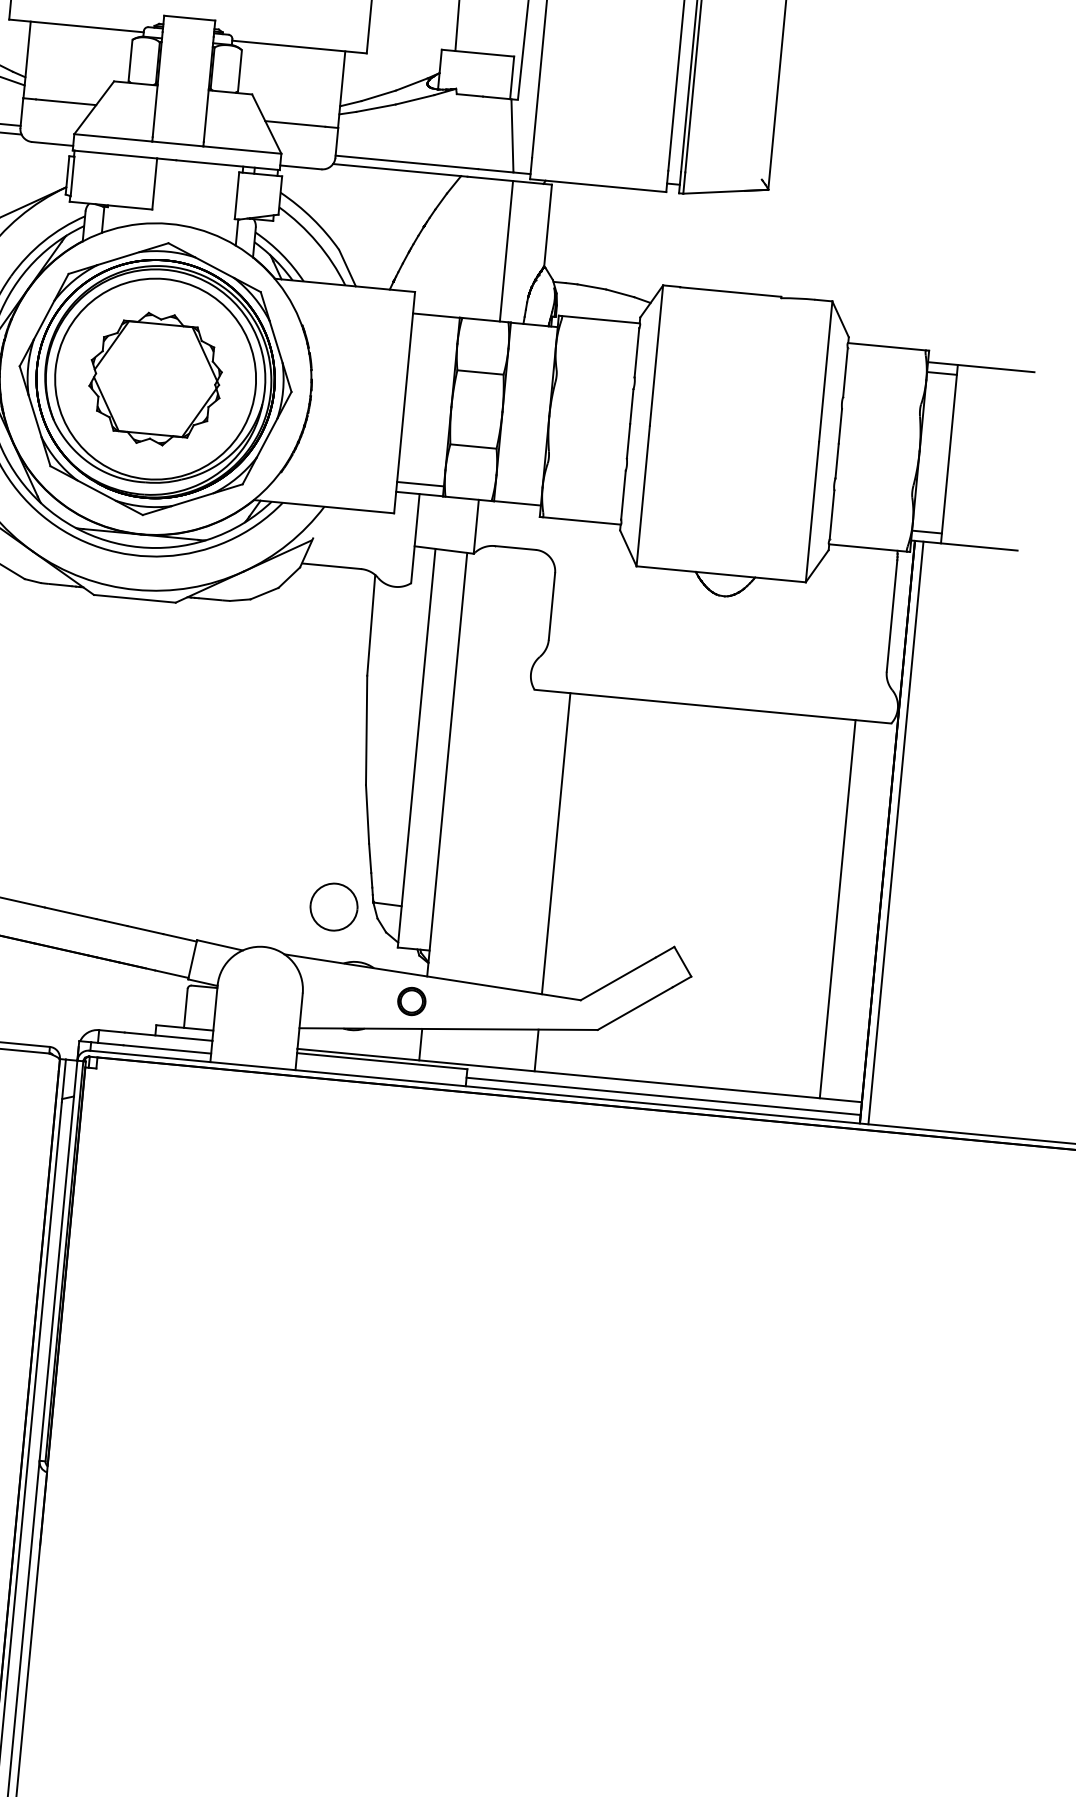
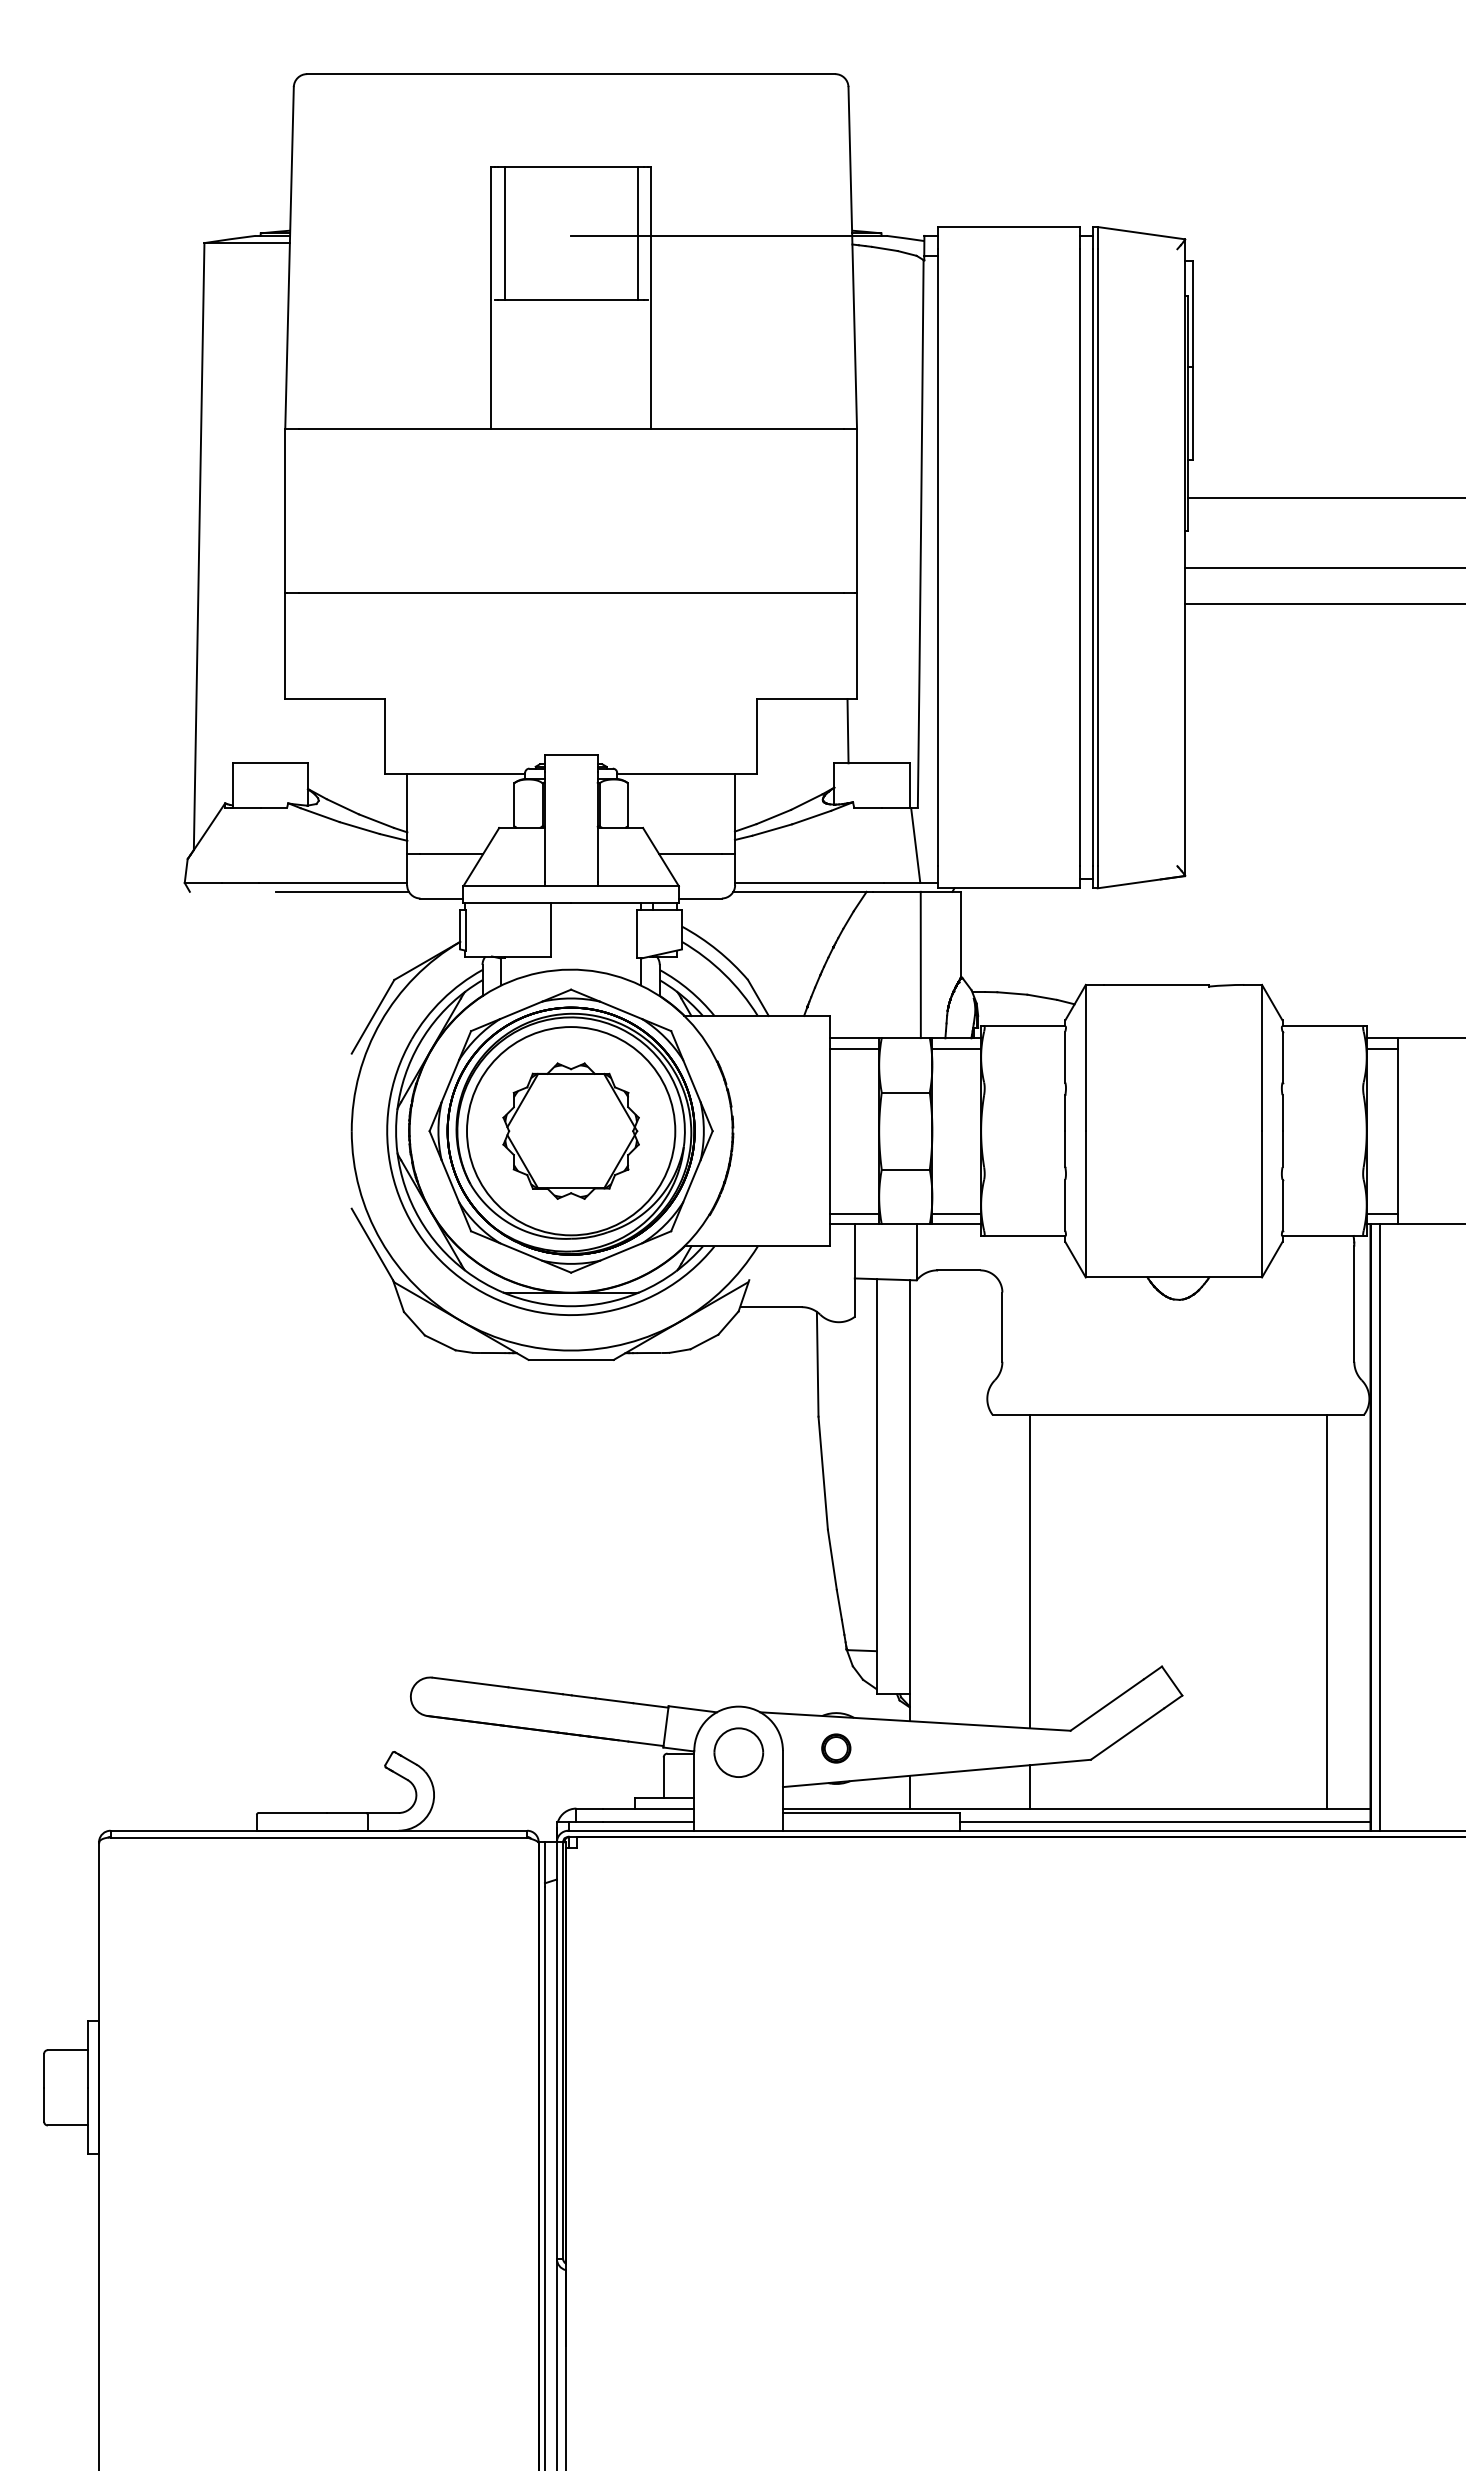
line: (435, 325) -> (854, 1048), added
line: (533, 334) -> (956, 1048), added
line: (518, 493) -> (956, 1213), added
part: (333, 906) -> (738, 1752), moved
part: (412, 1001) -> (836, 1748), moved

